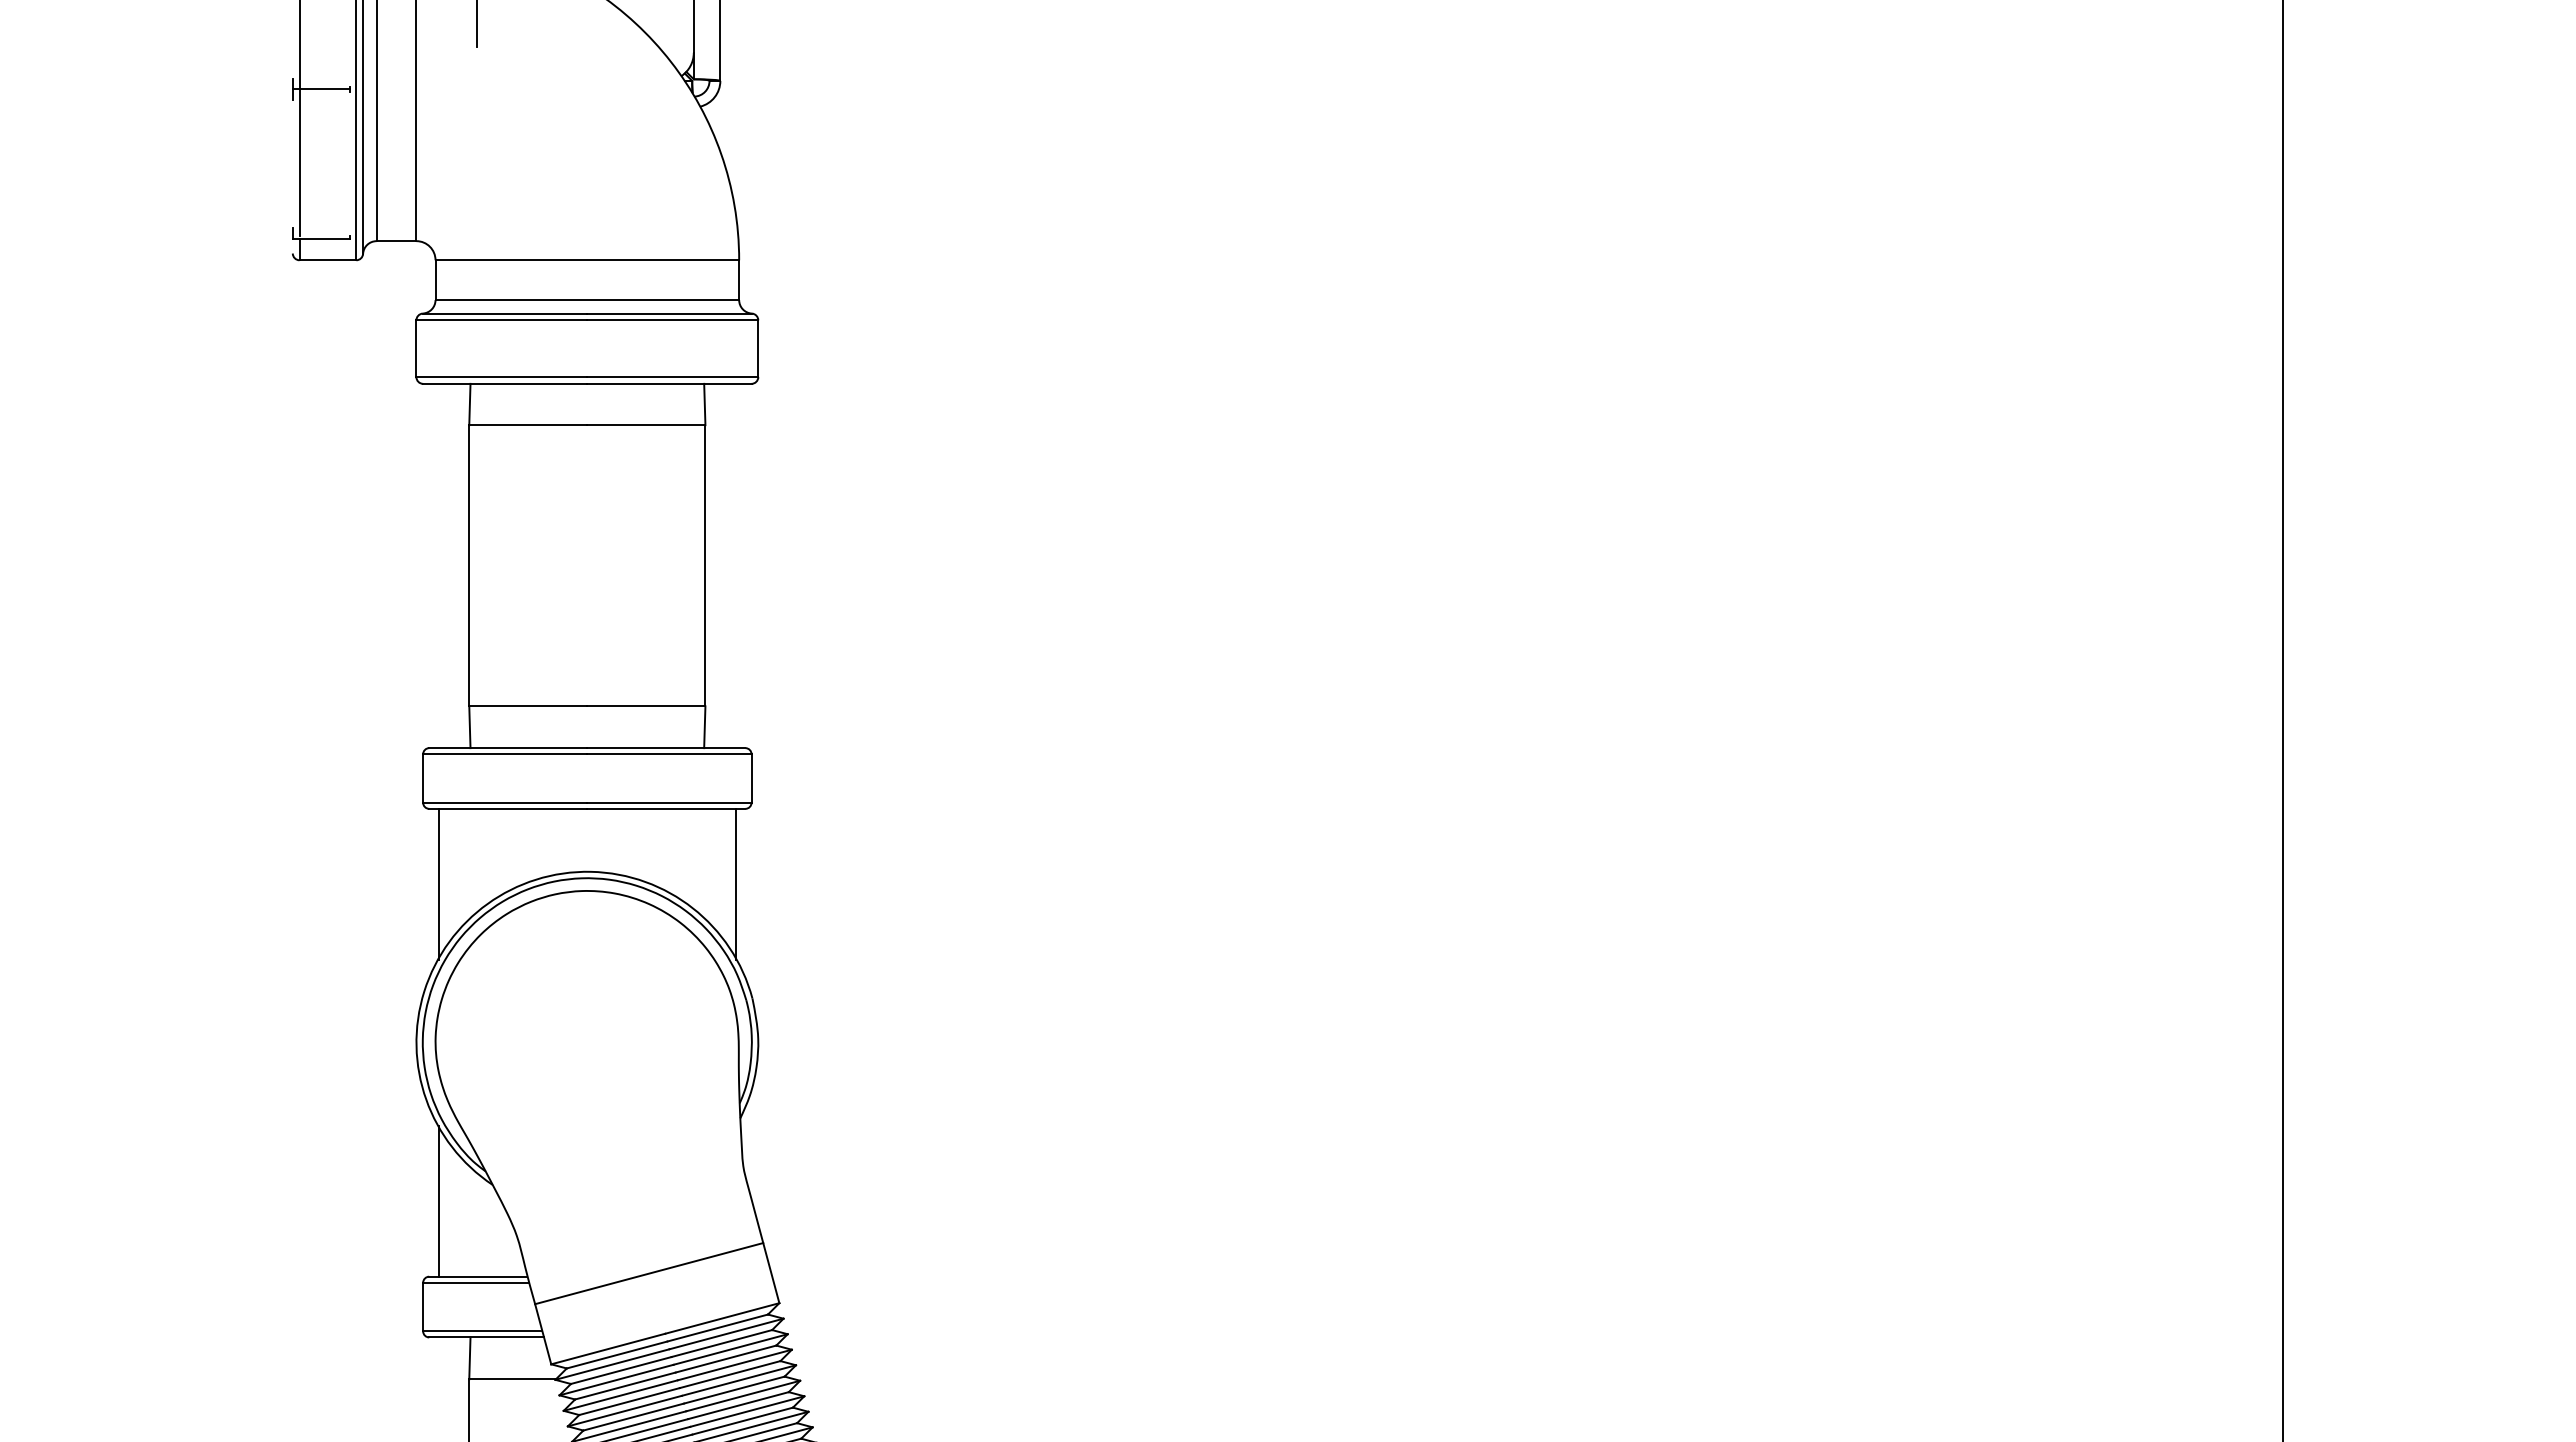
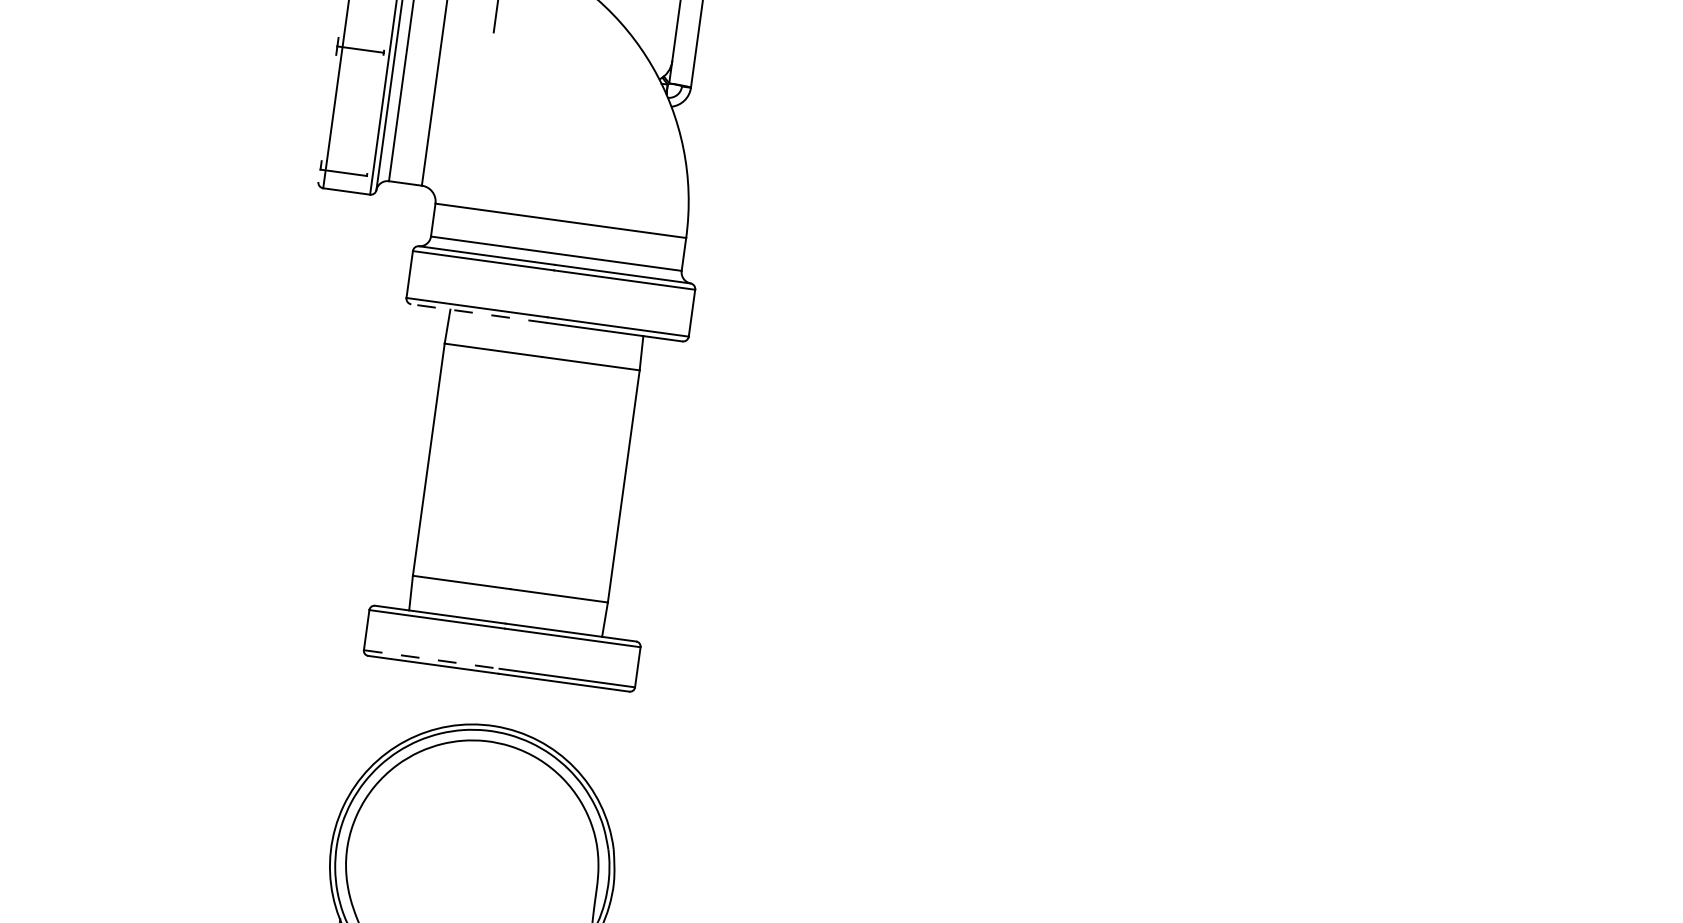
line: (504, 383) -> (478, 313), solid -> dashed
line: (505, 802) -> (431, 659), solid -> dashed
line: (438, 883) -> (367, 718), removed
line: (735, 883) -> (612, 752), removed

